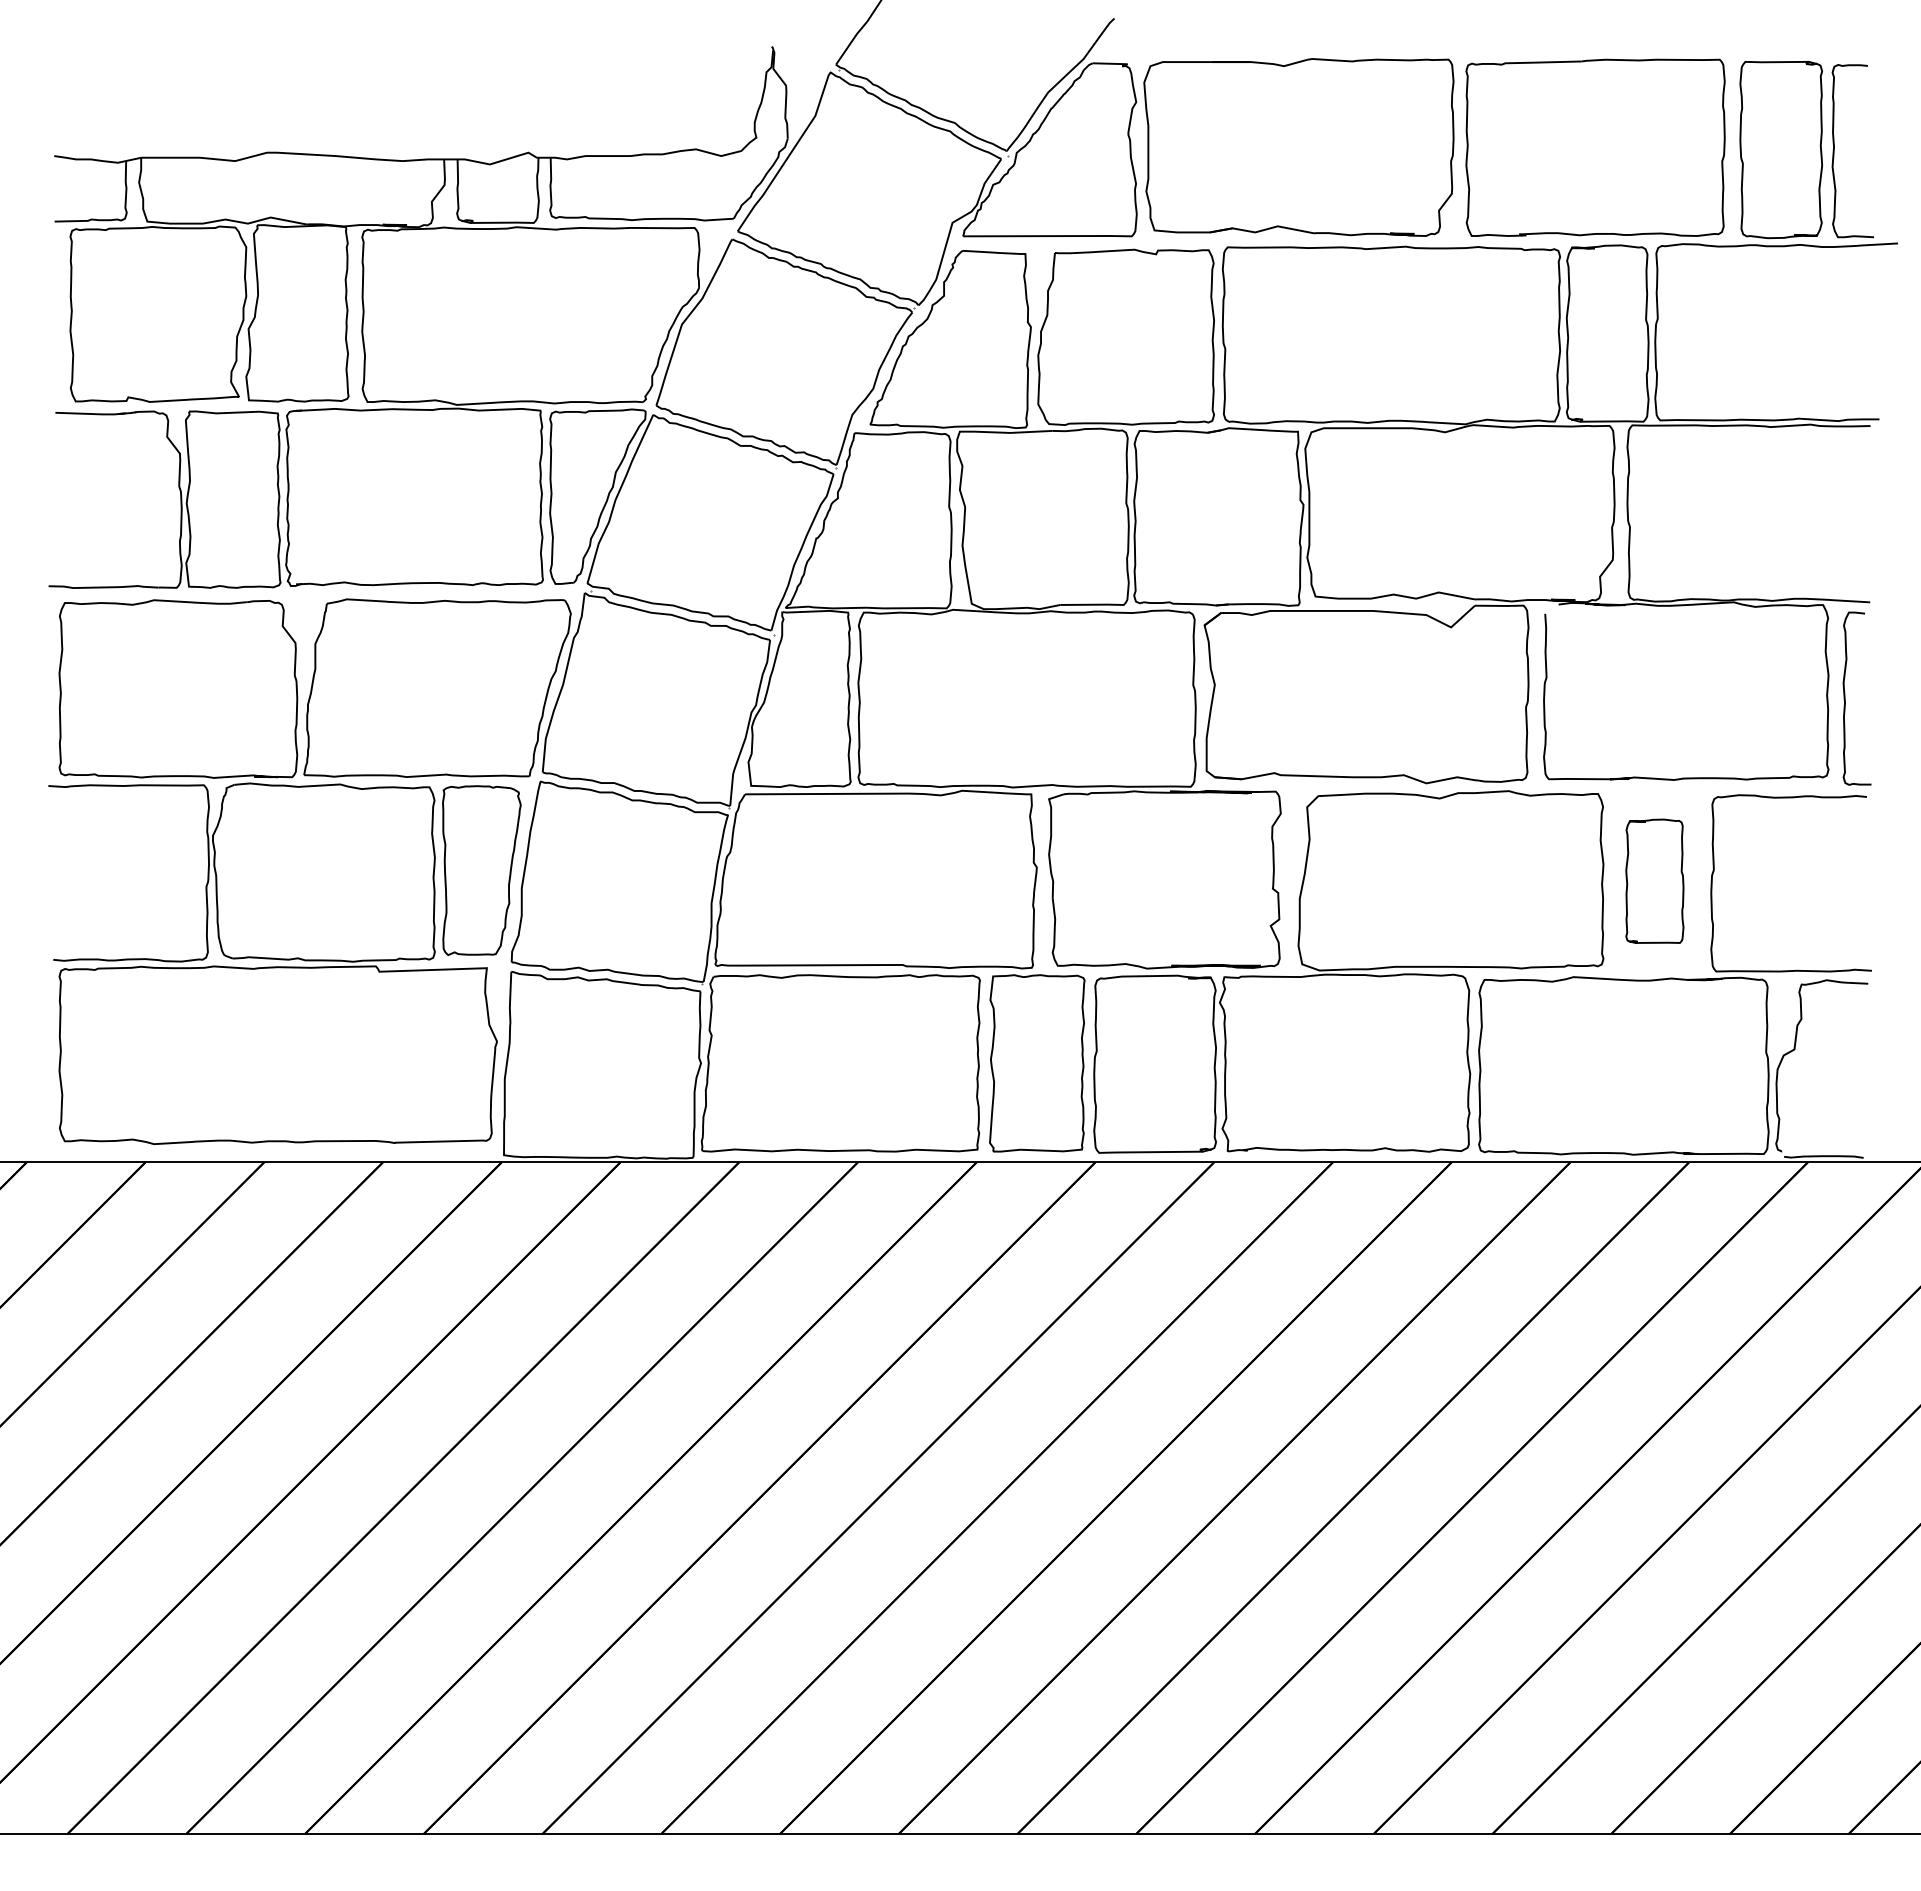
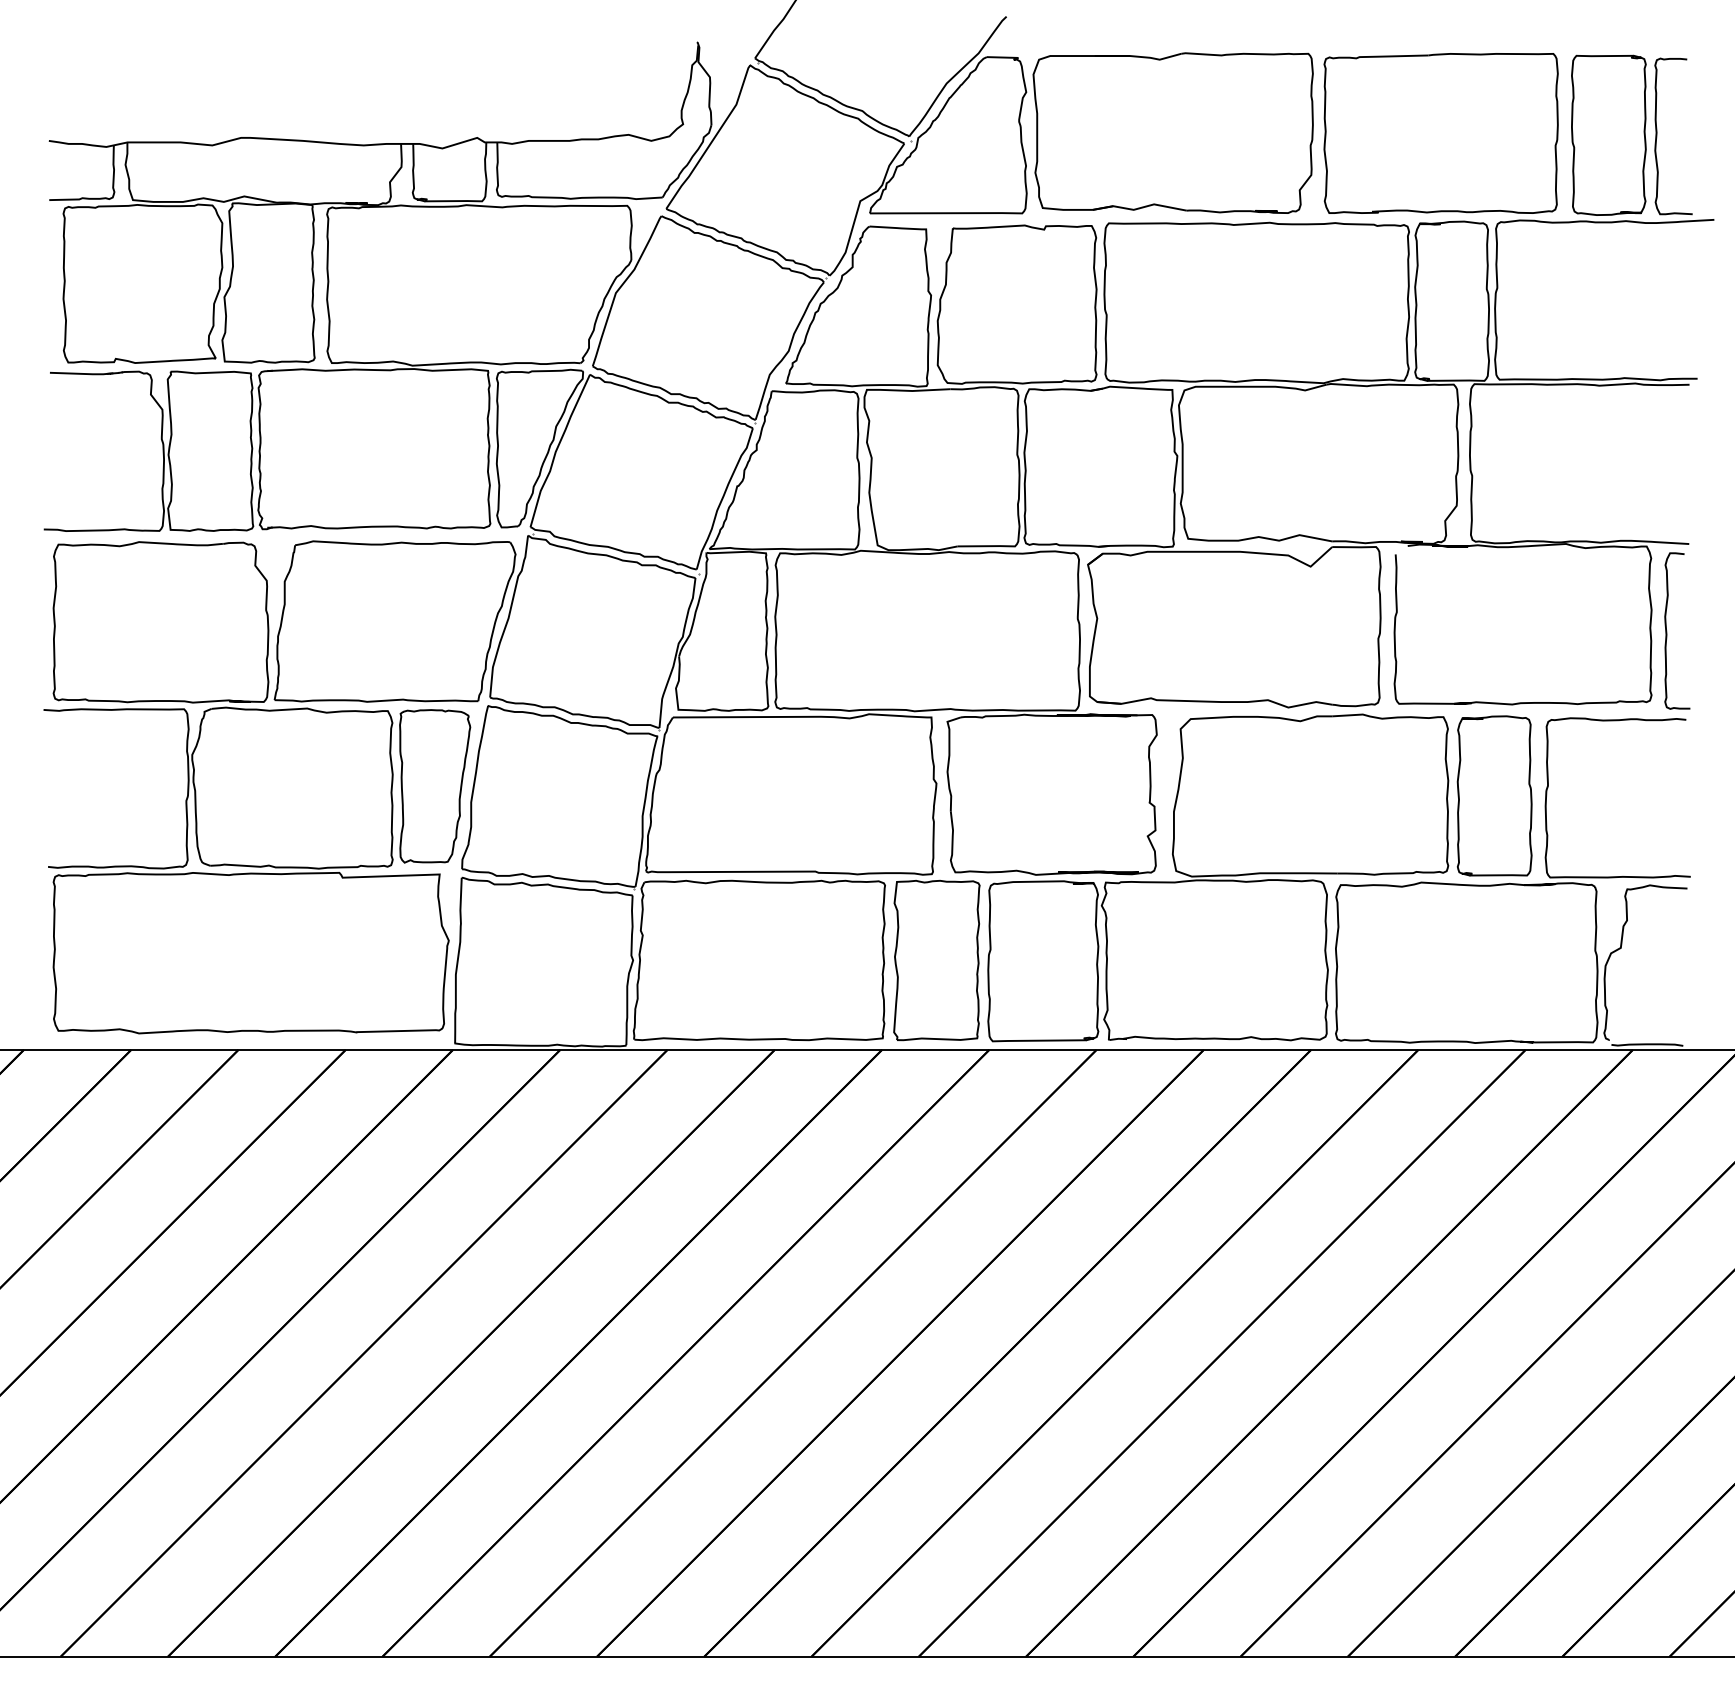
part: (1654, 881) -> (1494, 796), size x1.43

